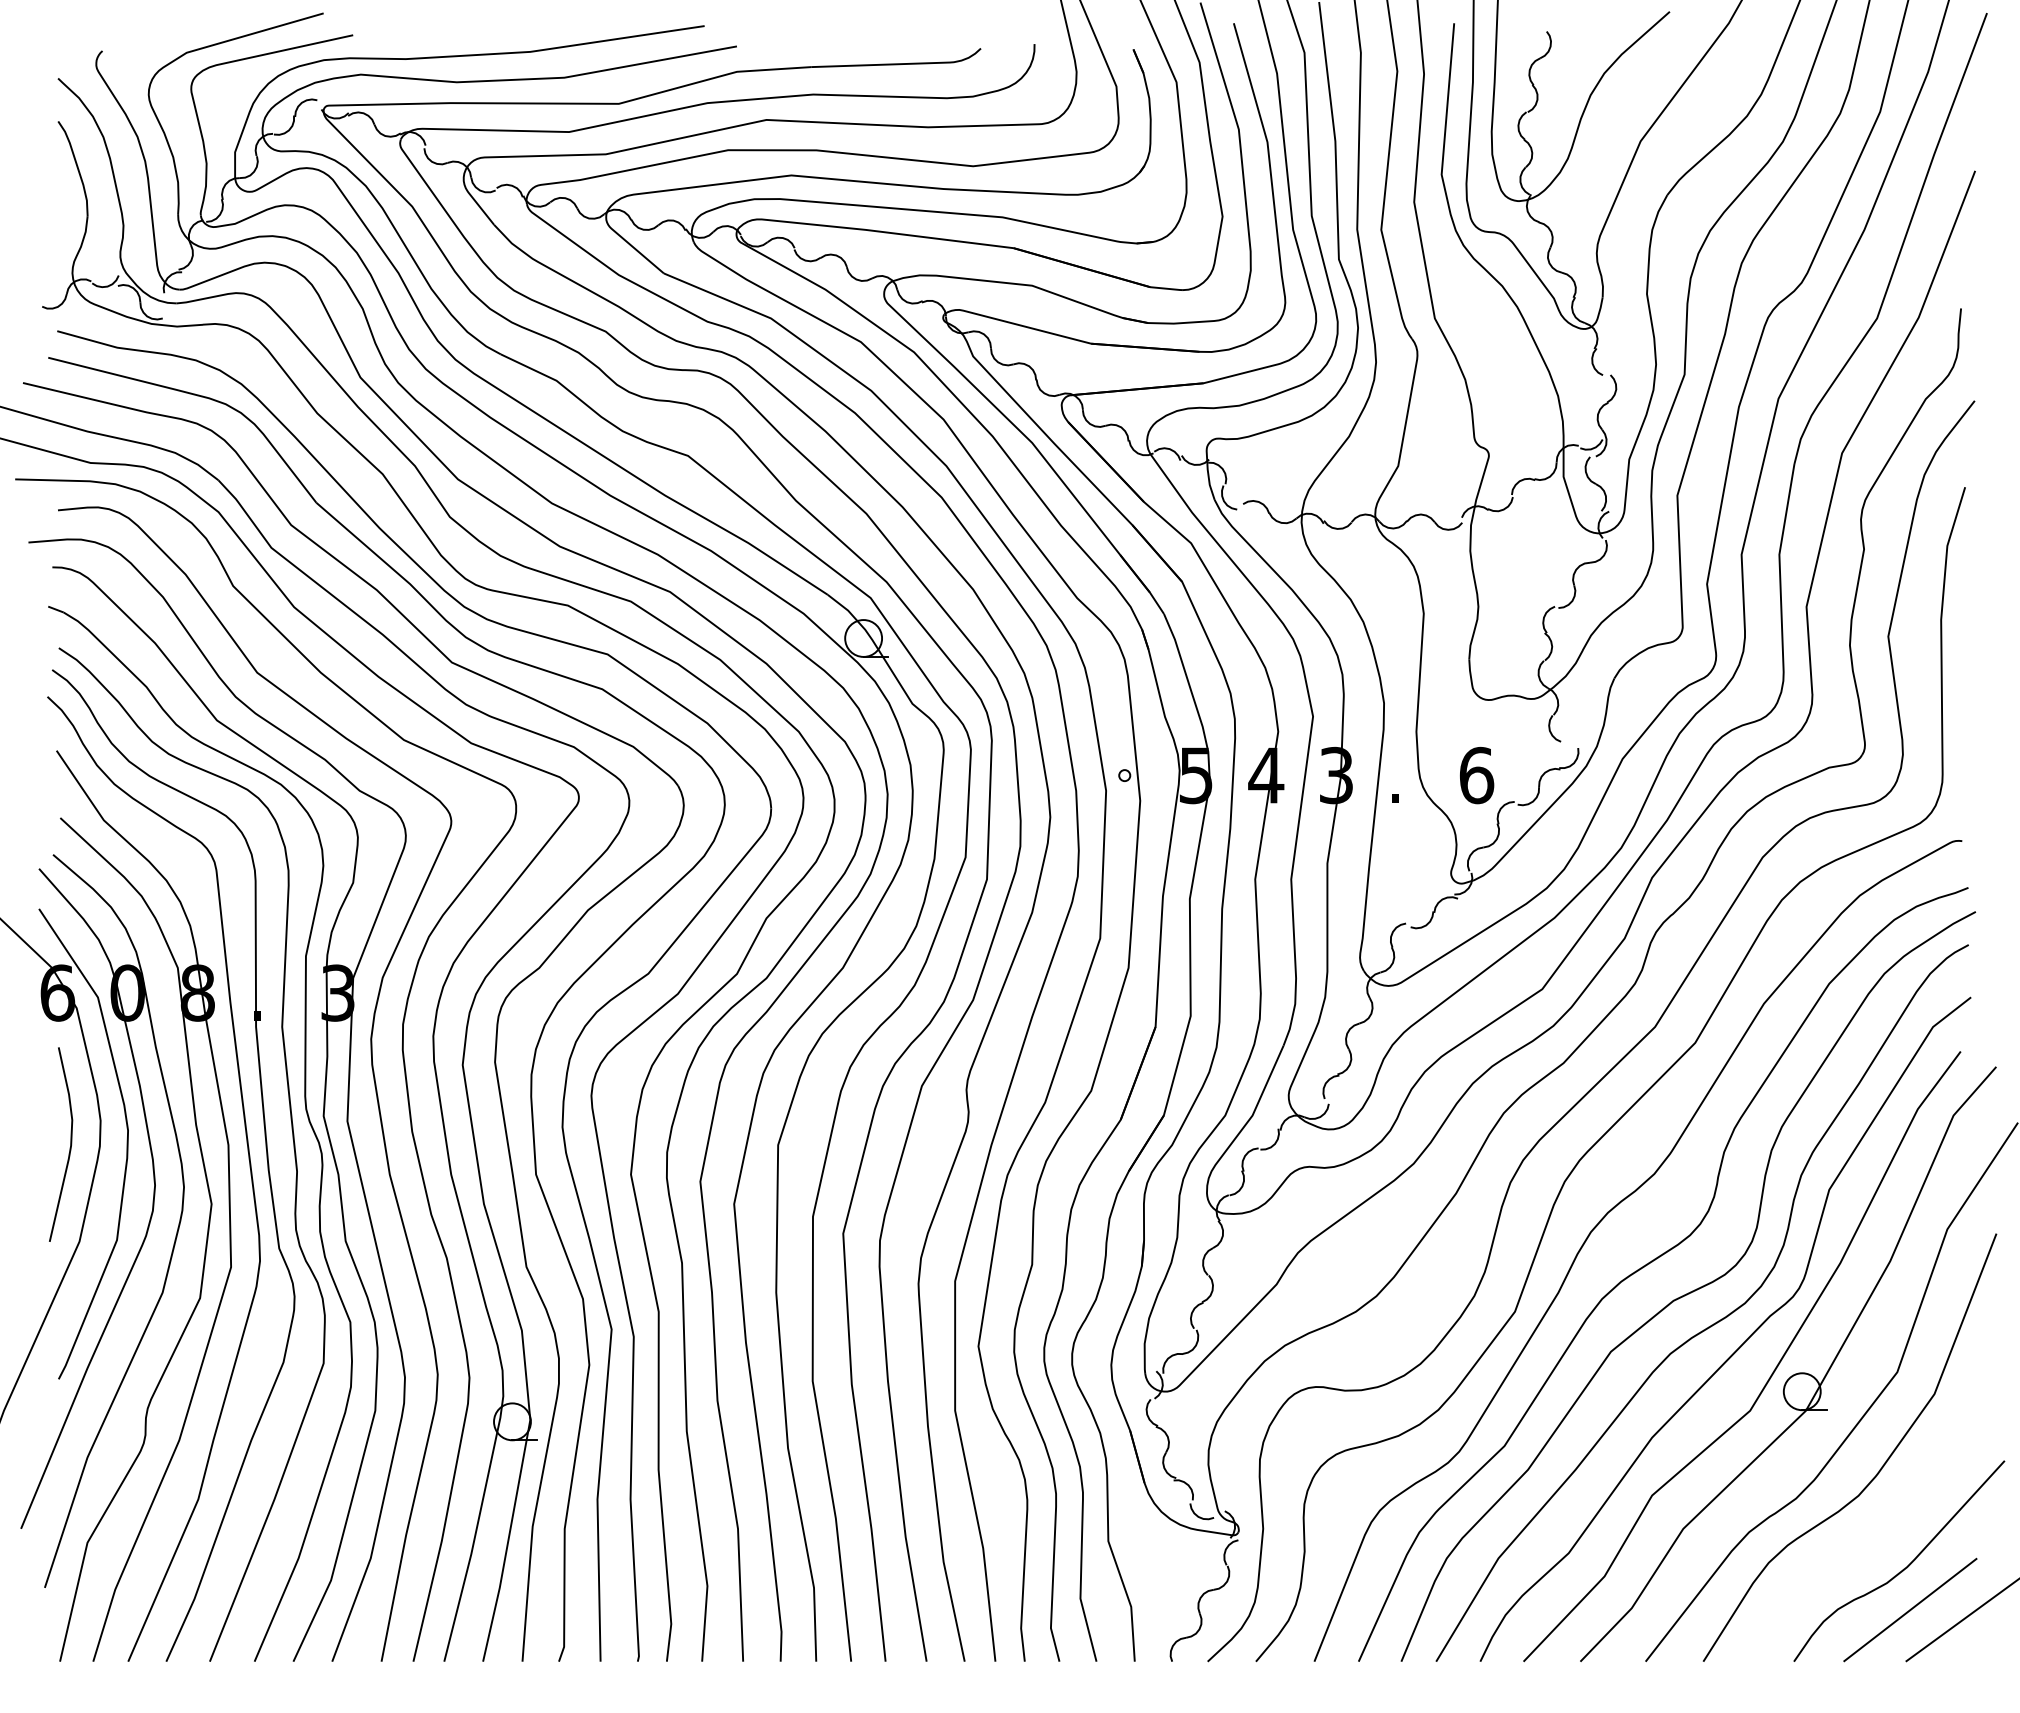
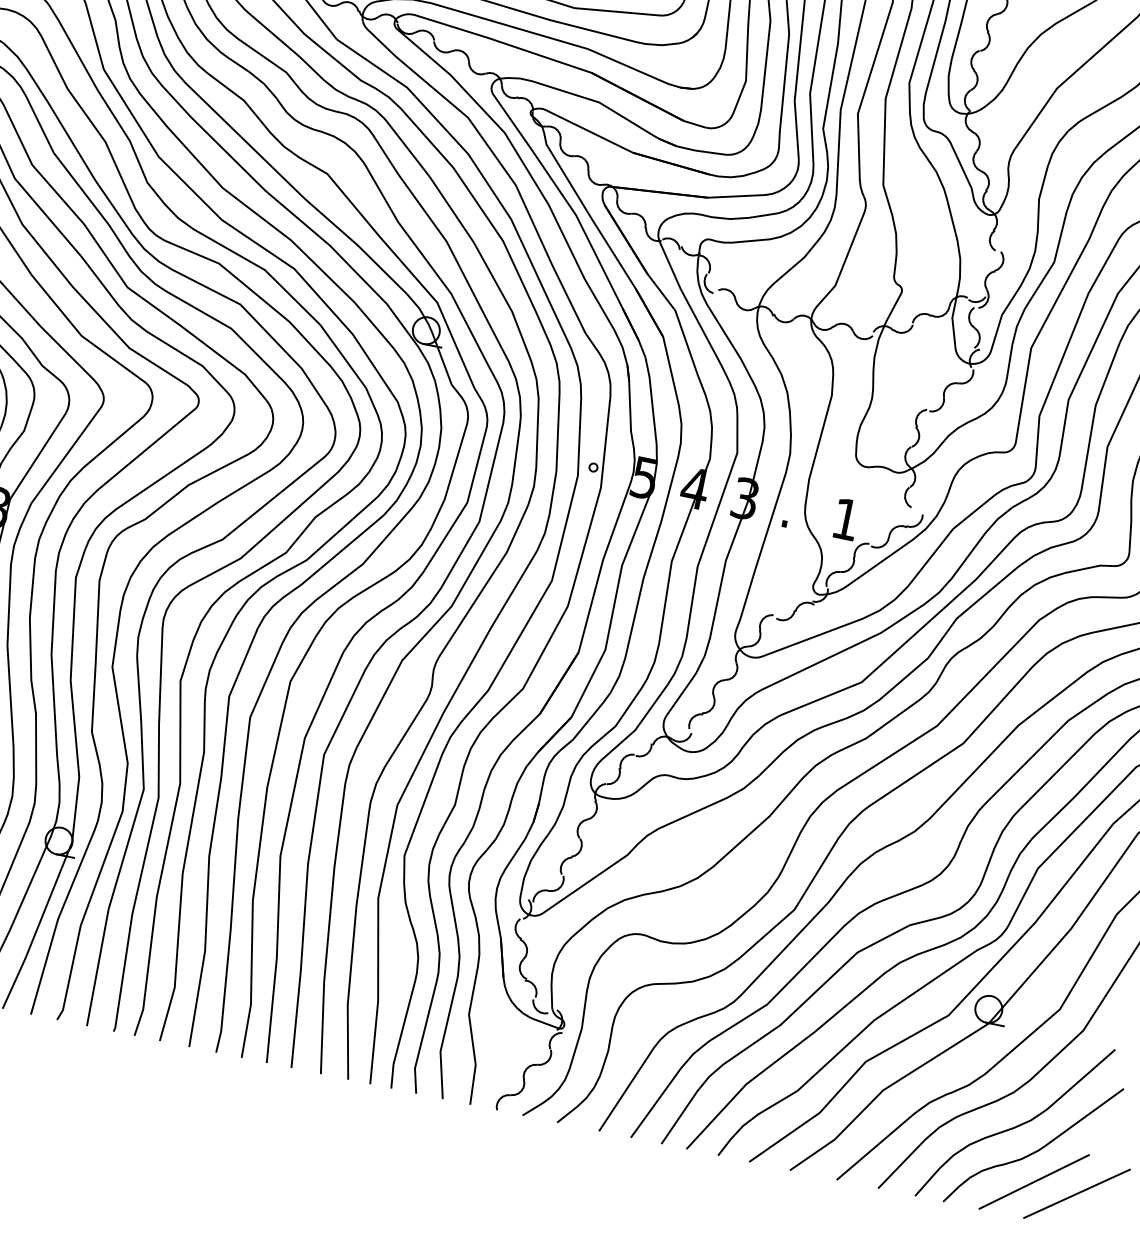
text: (1476, 775) -> (845, 519), 6 -> 1
curve: (1870, 1540) -> (1015, 1126), added

